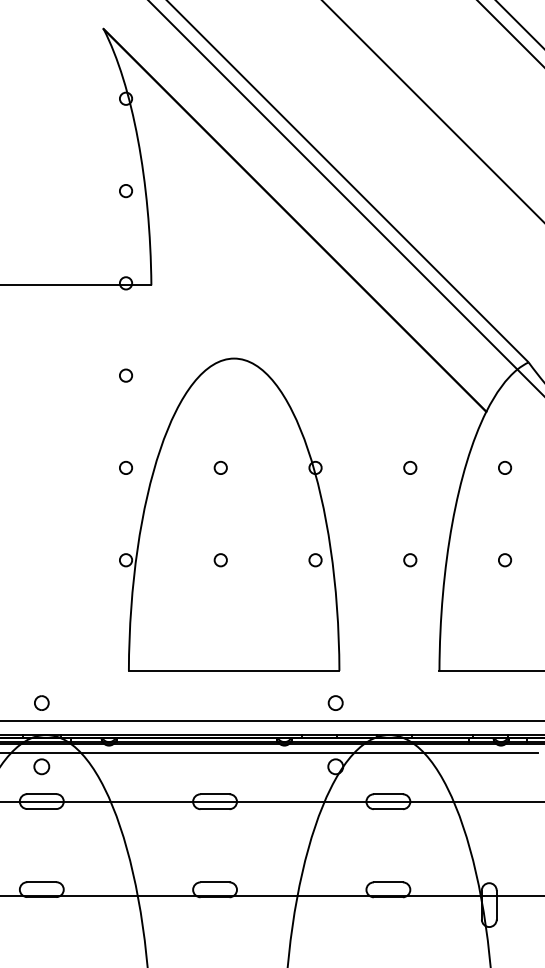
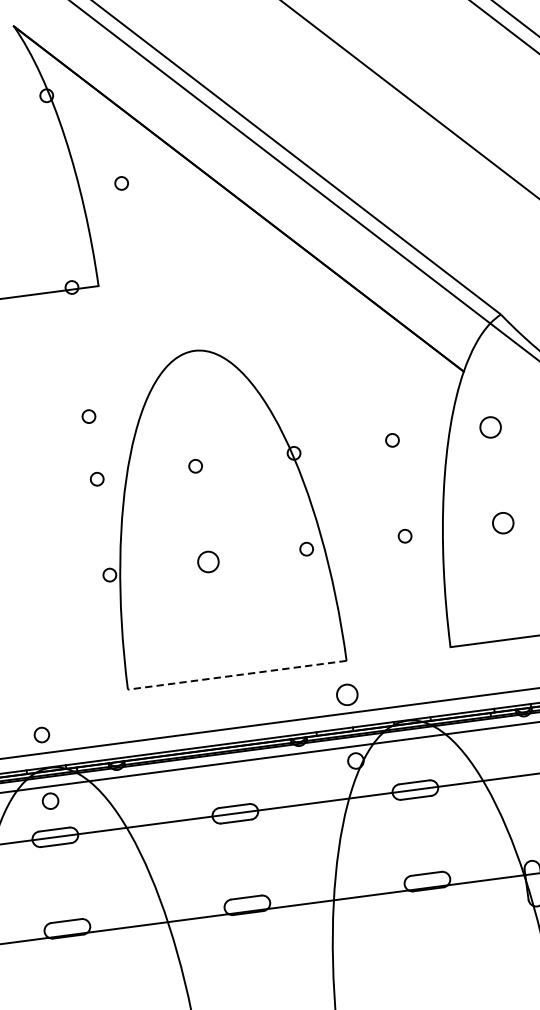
circle: (125, 191) -> (121, 183), moved
circle: (126, 375) -> (89, 416), moved
circle: (505, 467) -> (491, 426), size x1.6
circle: (220, 560) -> (208, 562), size x1.6
circle: (505, 560) -> (504, 523), size x1.6
line: (233, 670) -> (236, 674), solid -> dashed
circle: (335, 702) -> (346, 694), size x1.4

